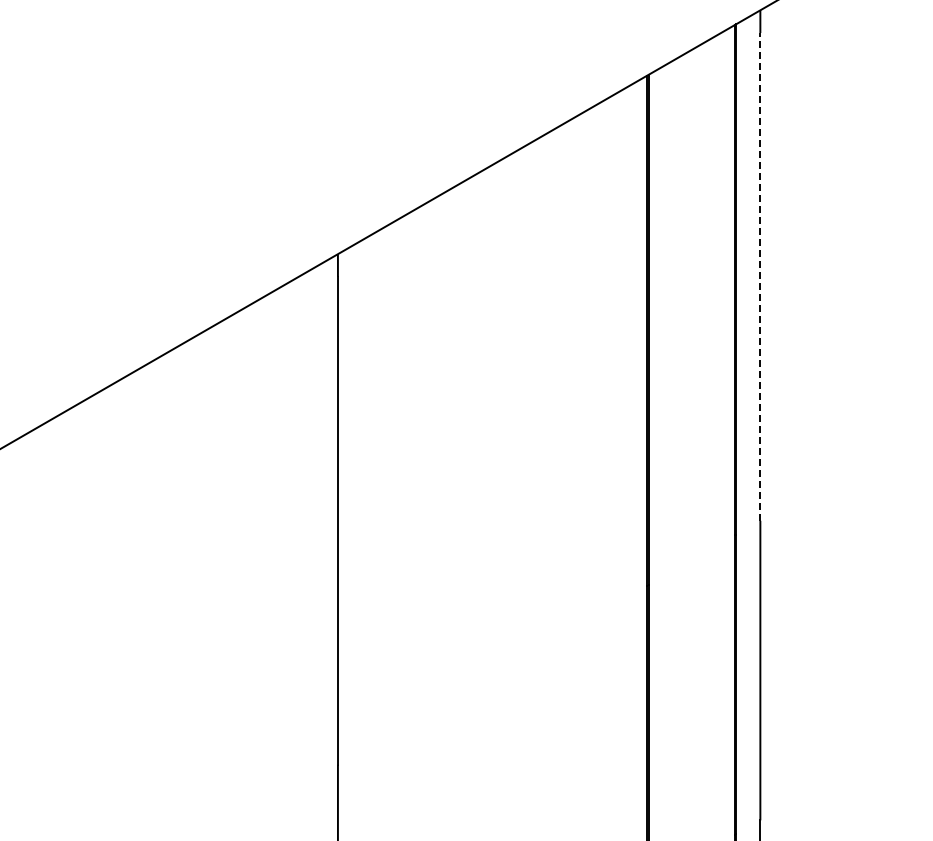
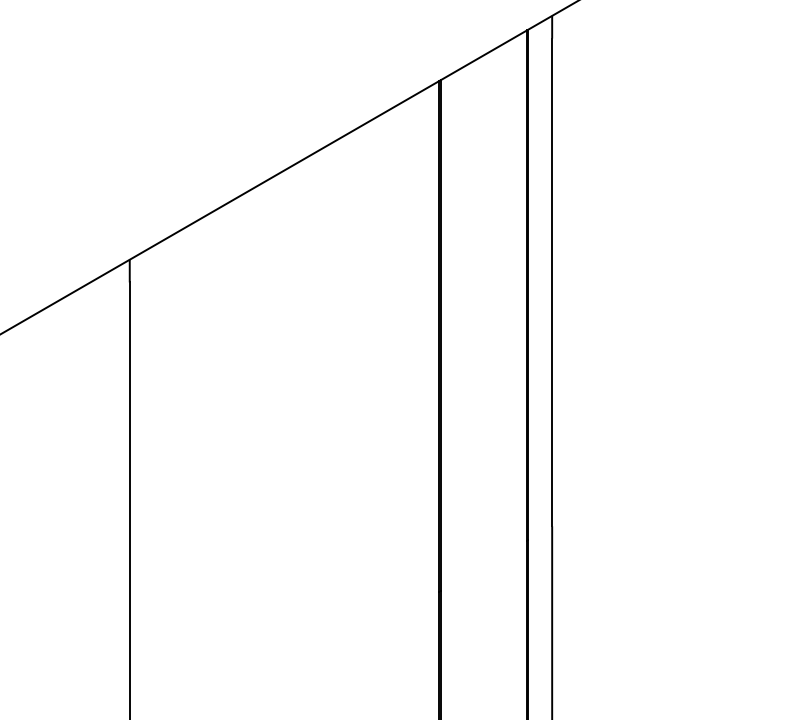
line: (760, 276) -> (552, 282), dashed -> solid

